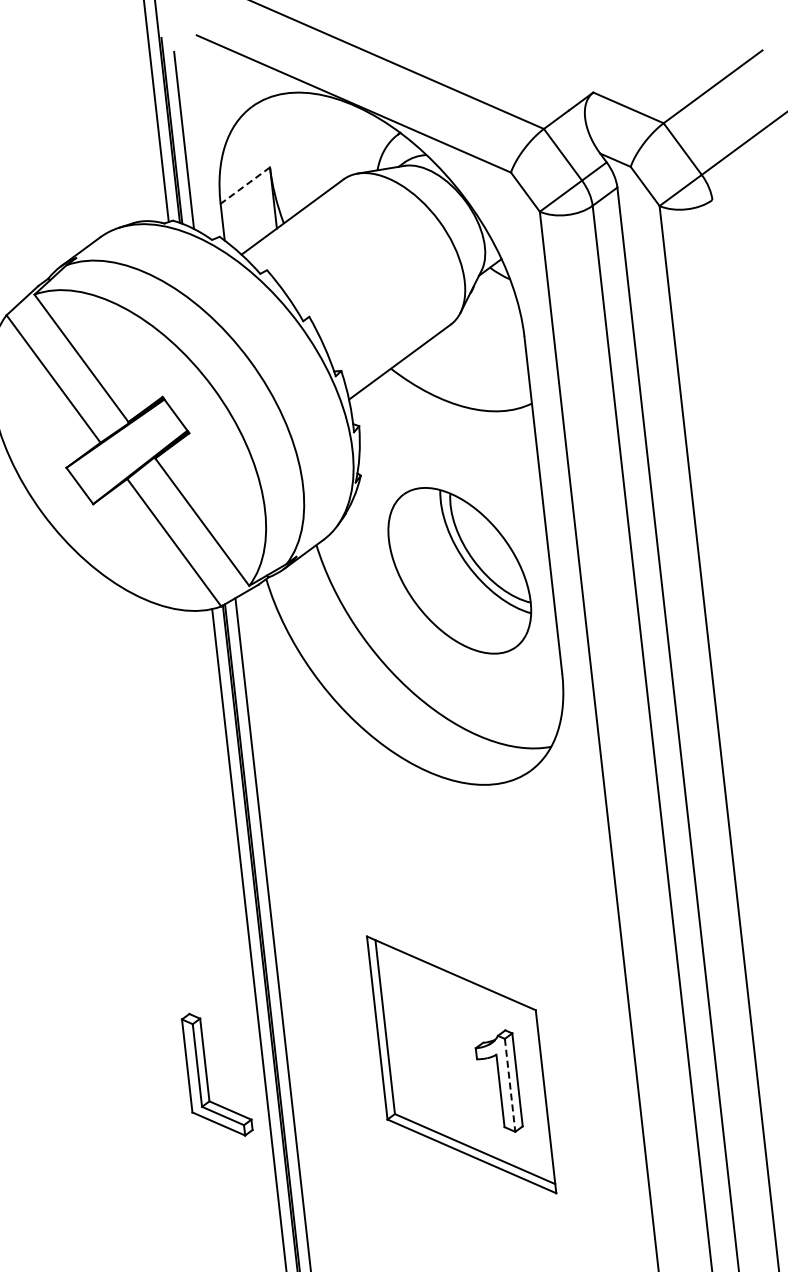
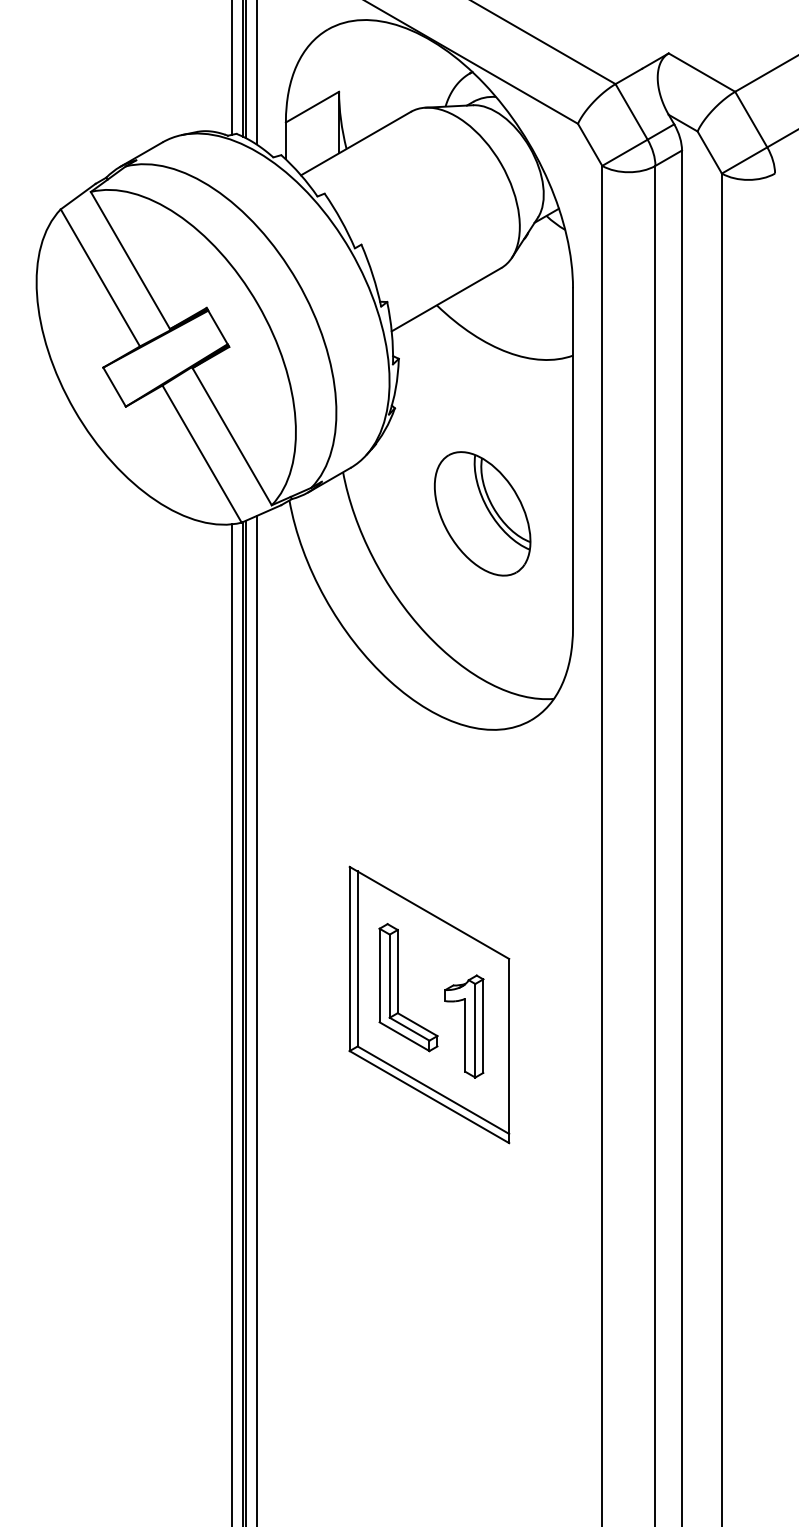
line: (245, 185) -> (312, 107), dashed -> solid
part: (459, 570) -> (482, 513), size x0.71
part: (207, 1075) -> (398, 987), moved
line: (510, 1085) -> (475, 1030), dashed -> solid

